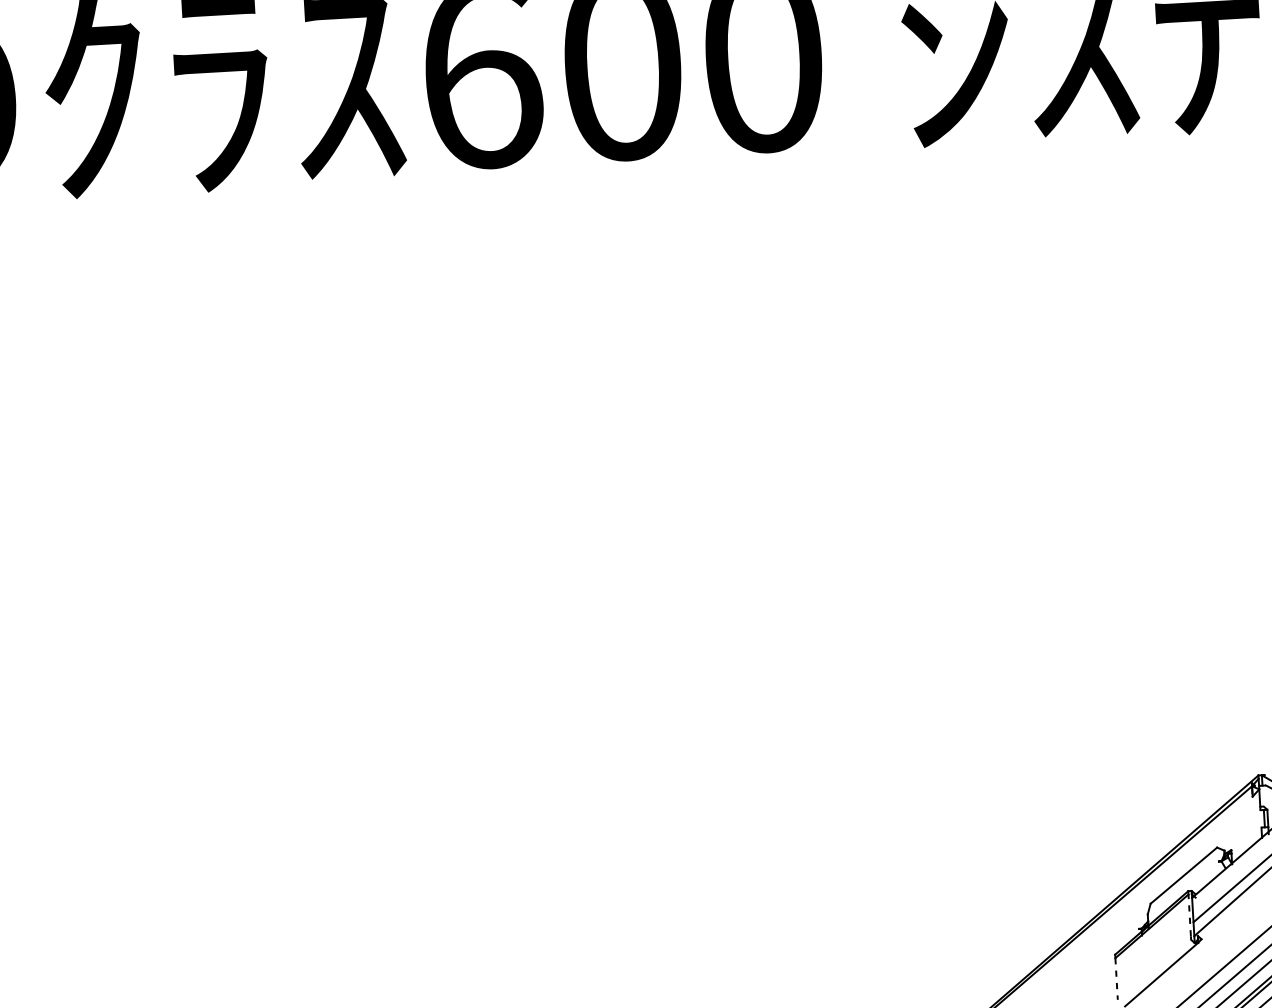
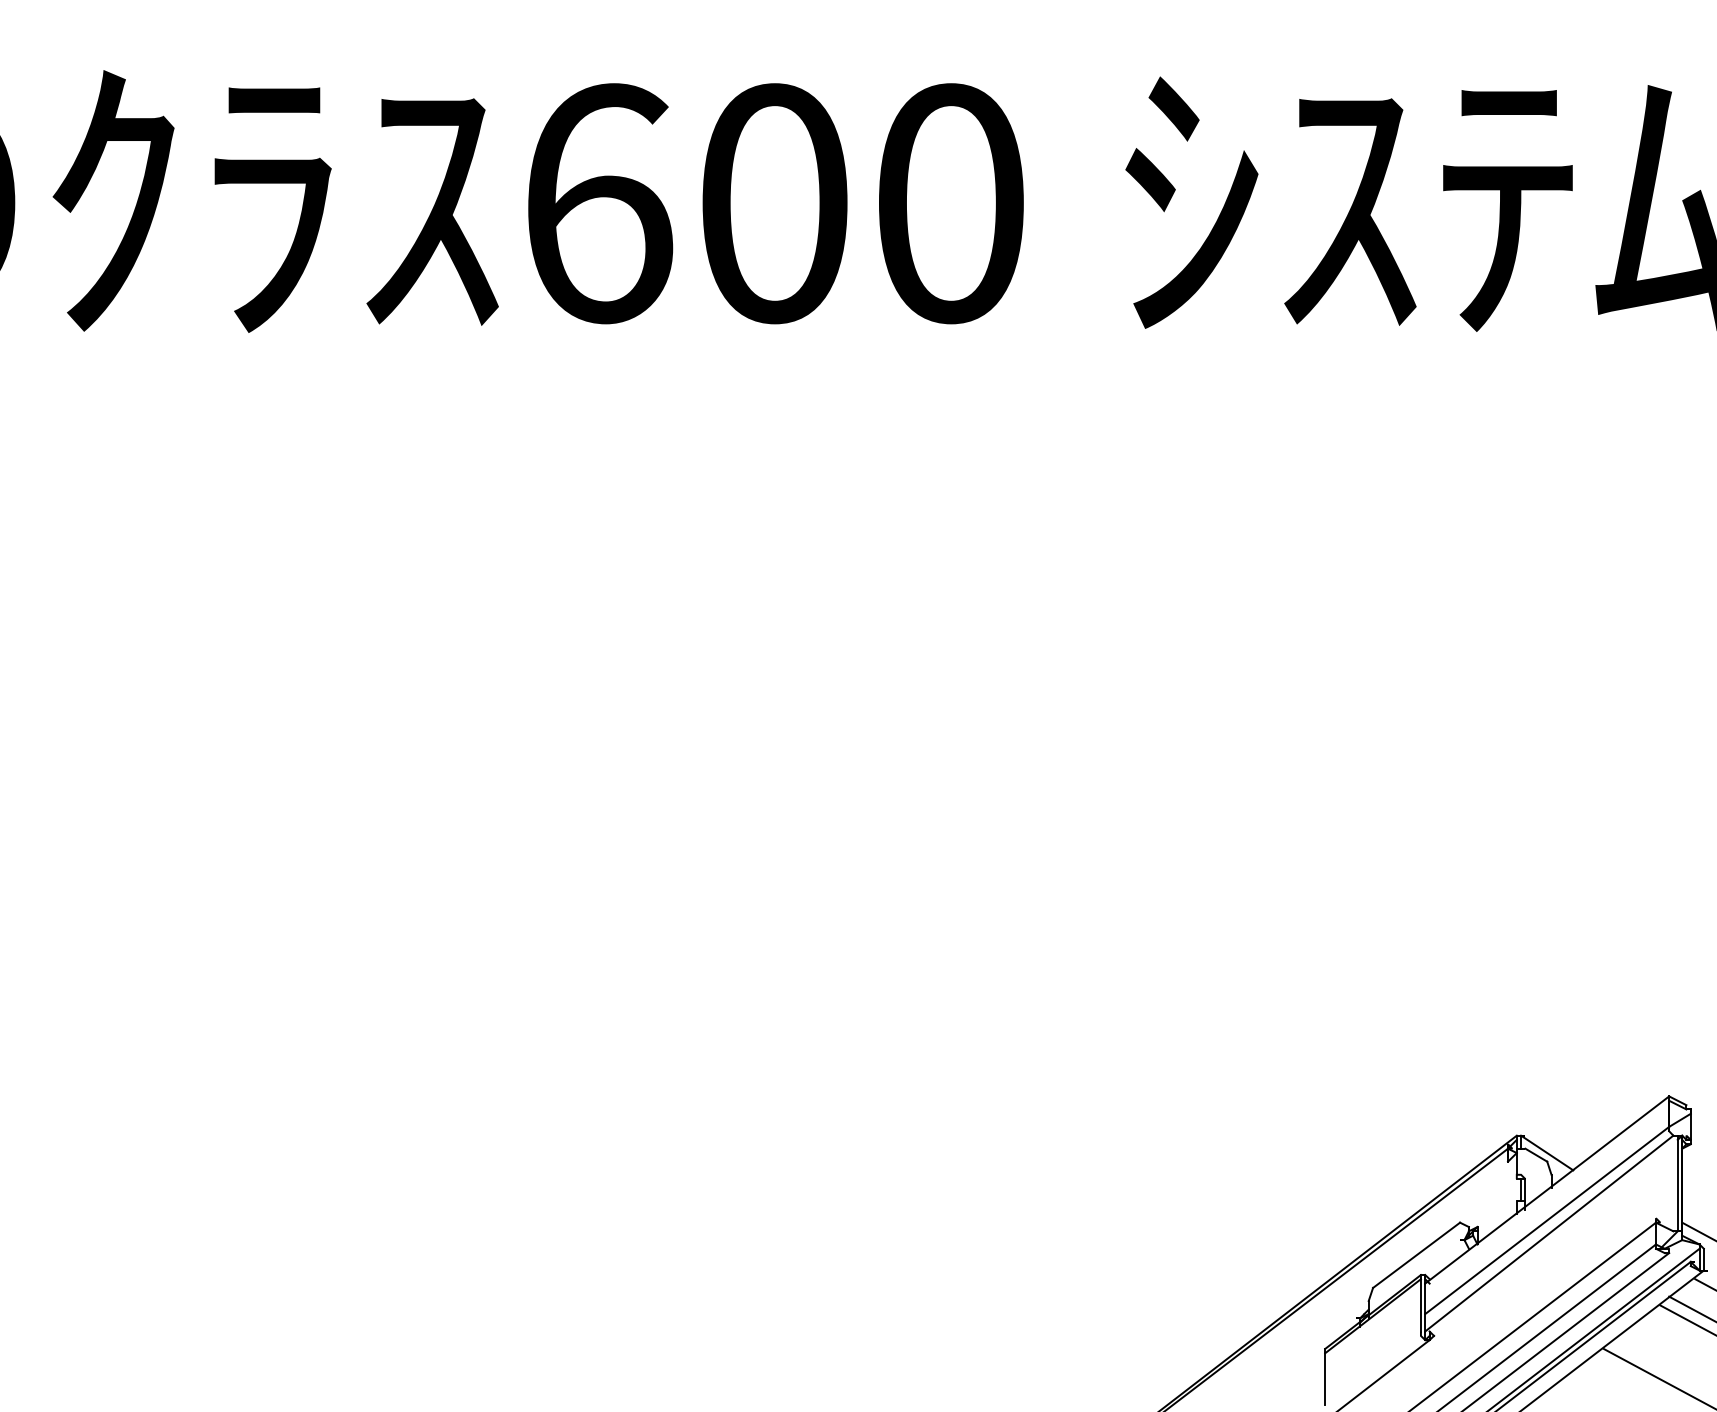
line: (1189, 914) -> (1420, 1304), dashed -> solid
line: (1116, 979) -> (1325, 1379), dashed -> solid

